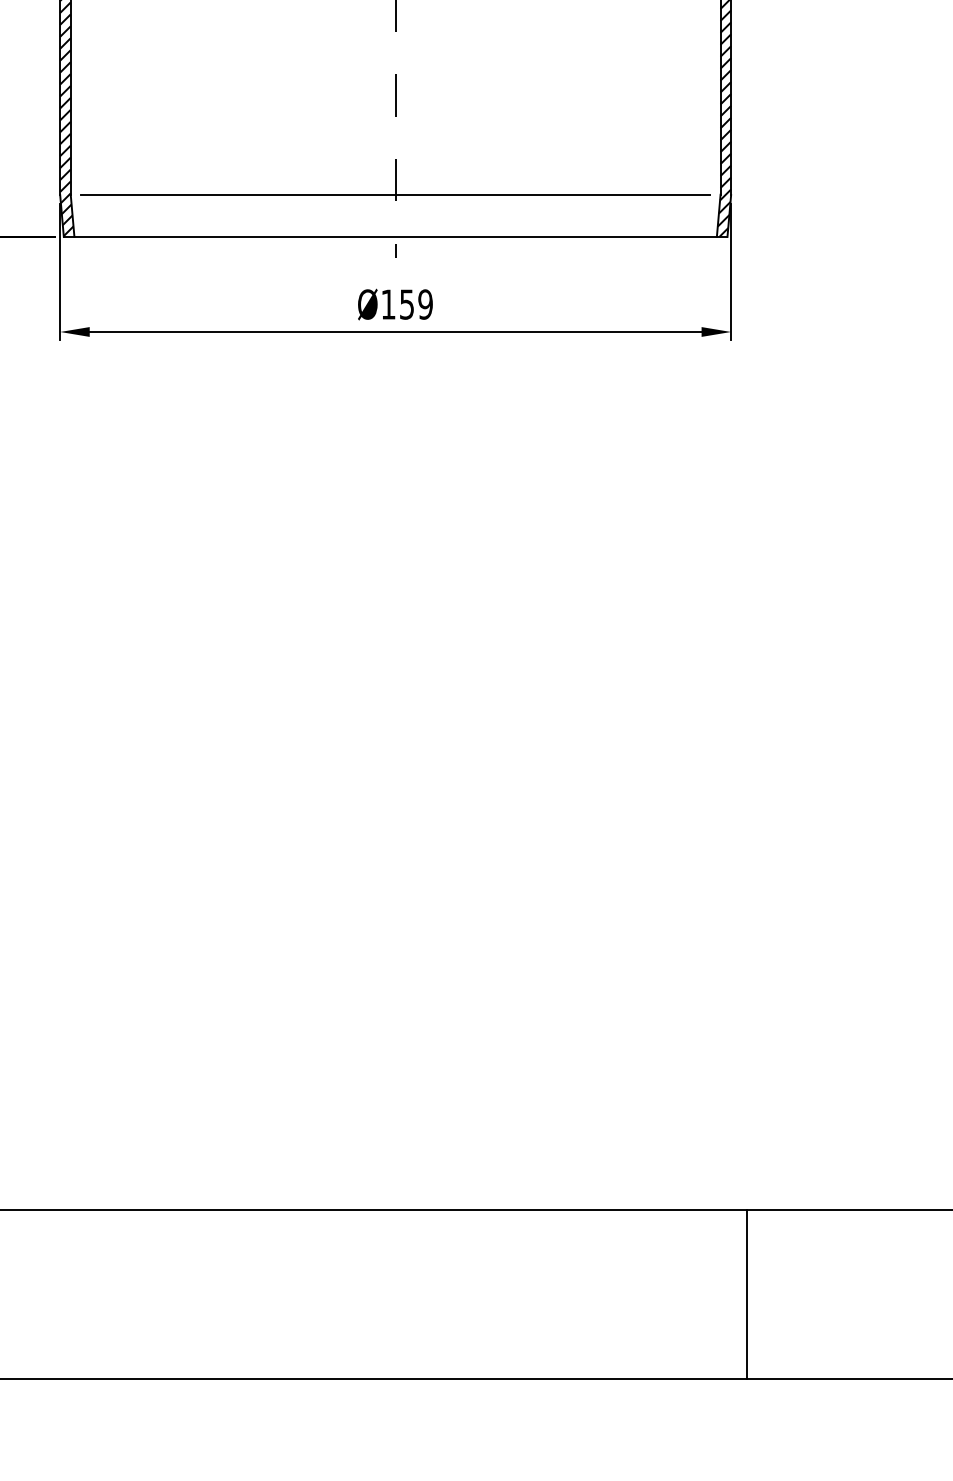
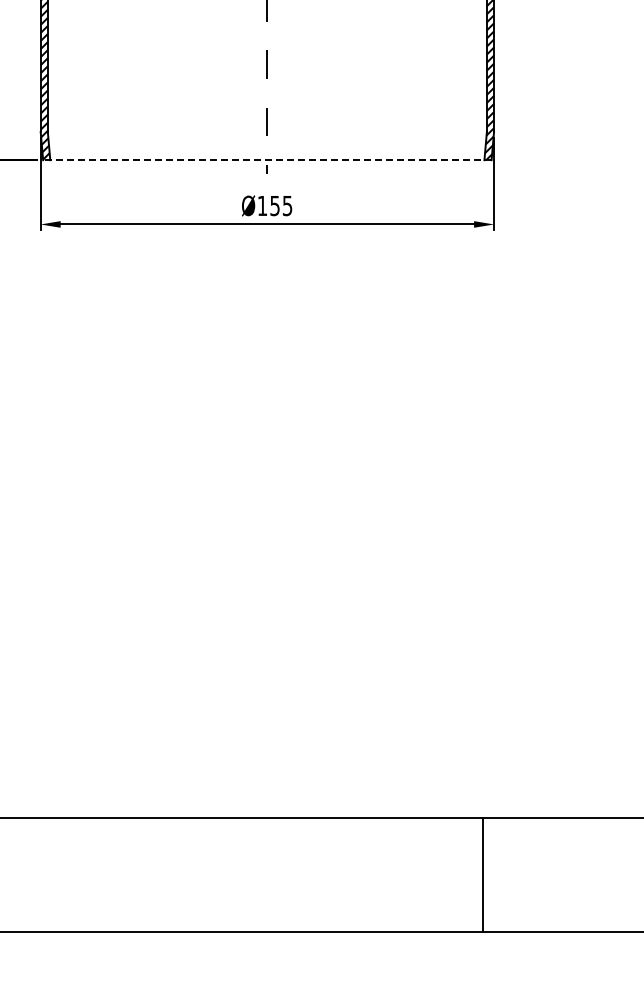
line: (394, 194) -> (266, 131), removed
line: (394, 237) -> (266, 160), solid -> dashed
text: (425, 303) -> (287, 205), Ø159 -> Ø155
line: (746, 1293) -> (482, 874), moved

